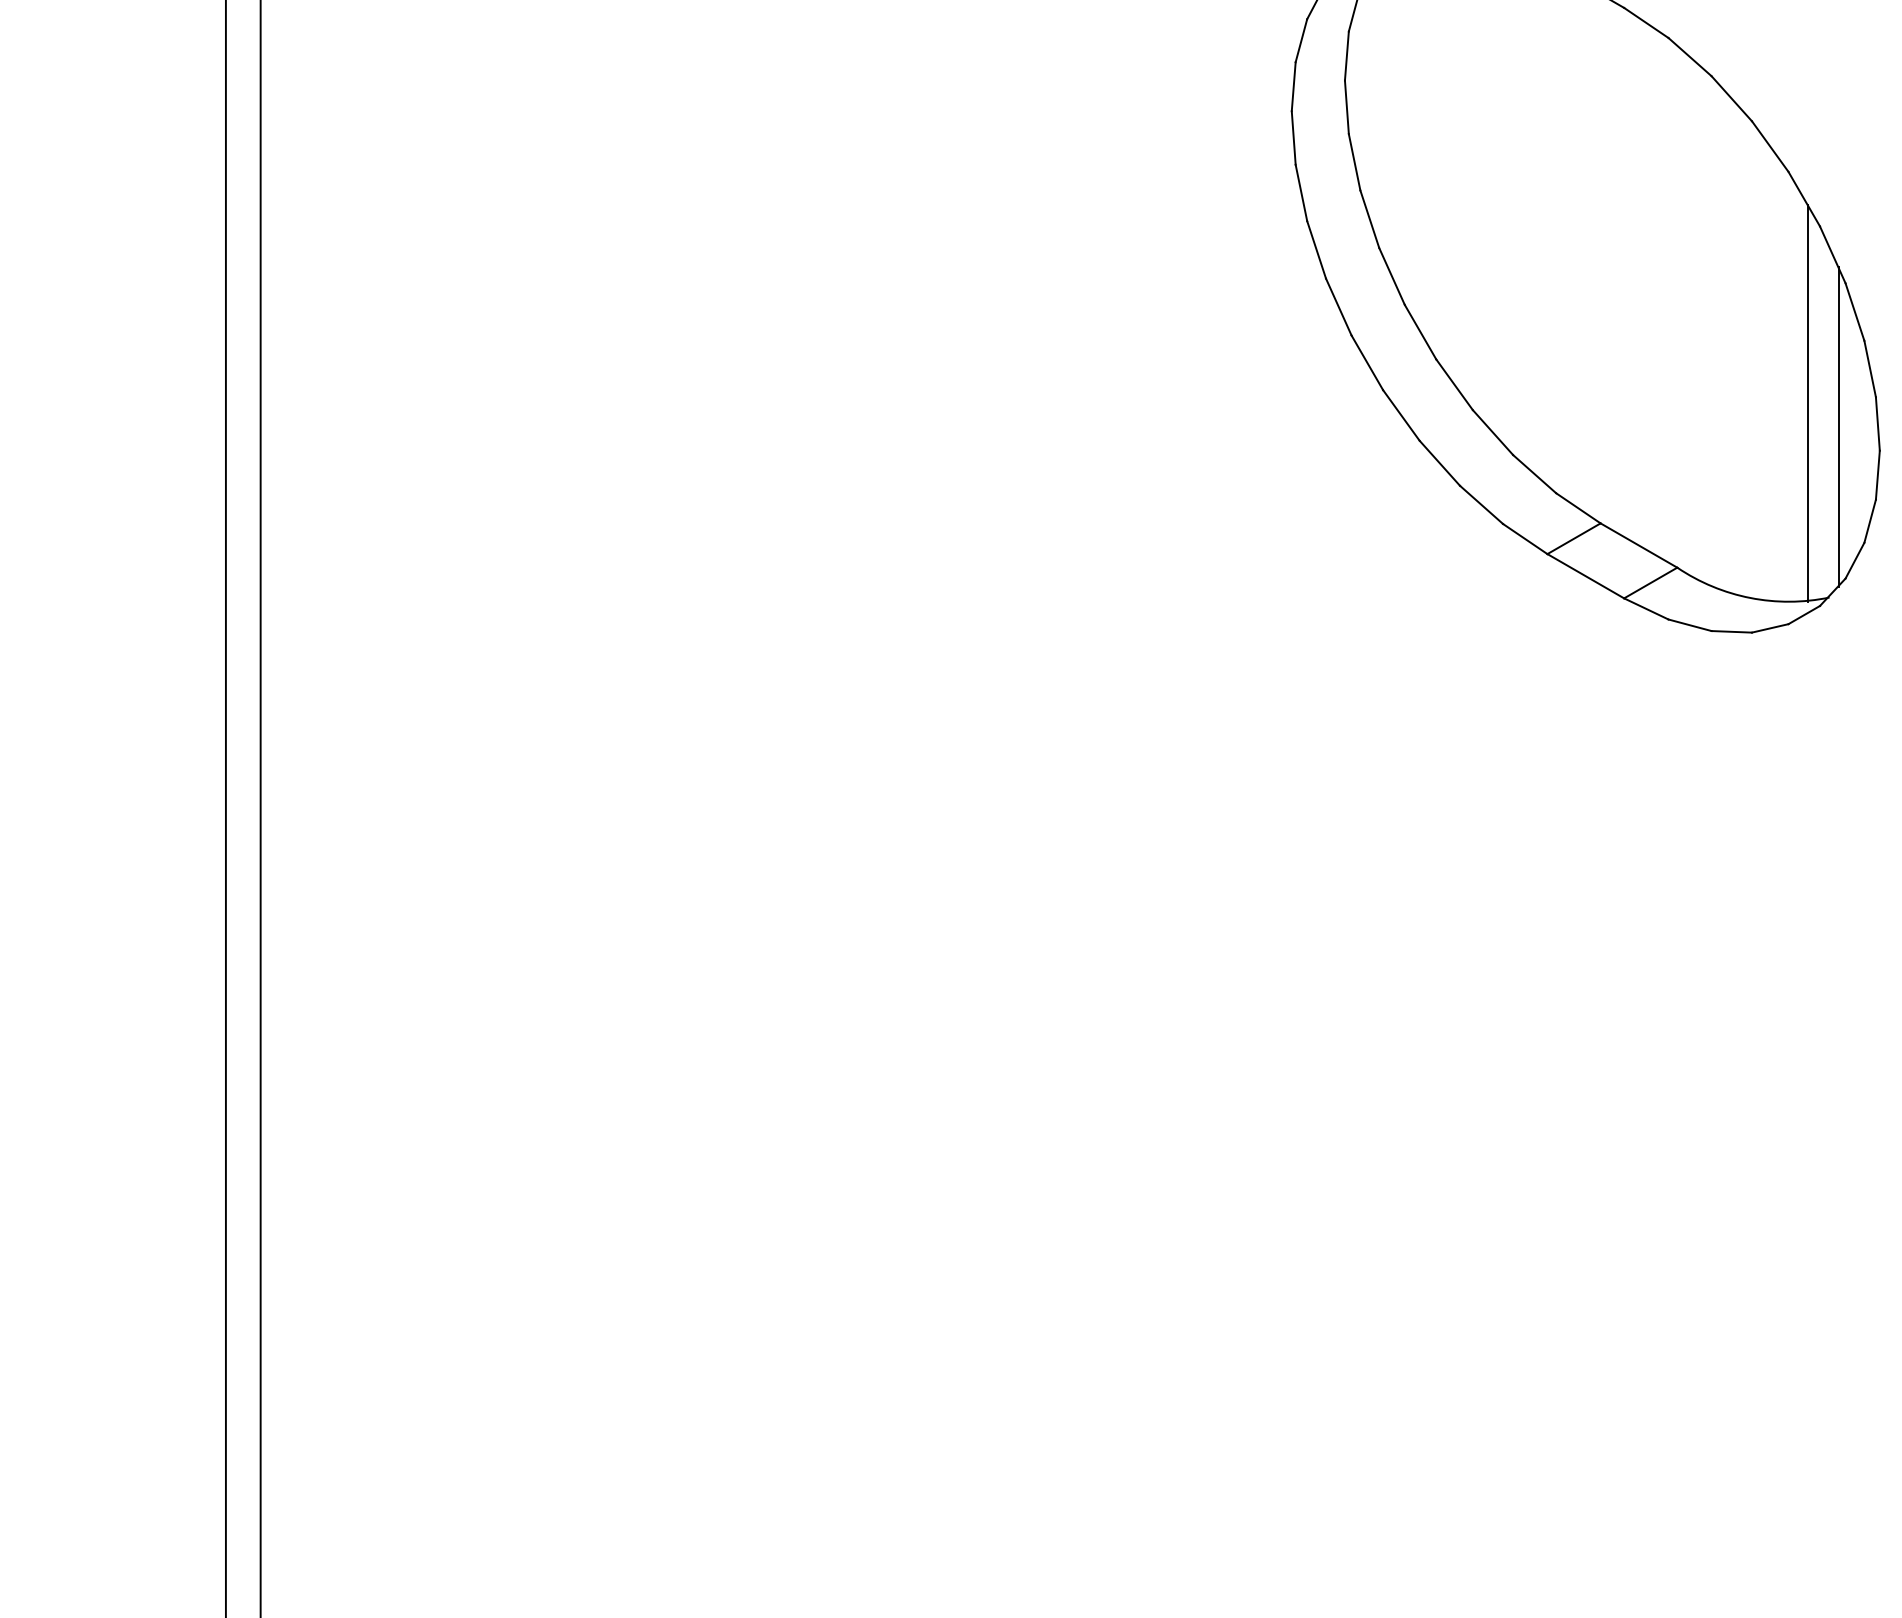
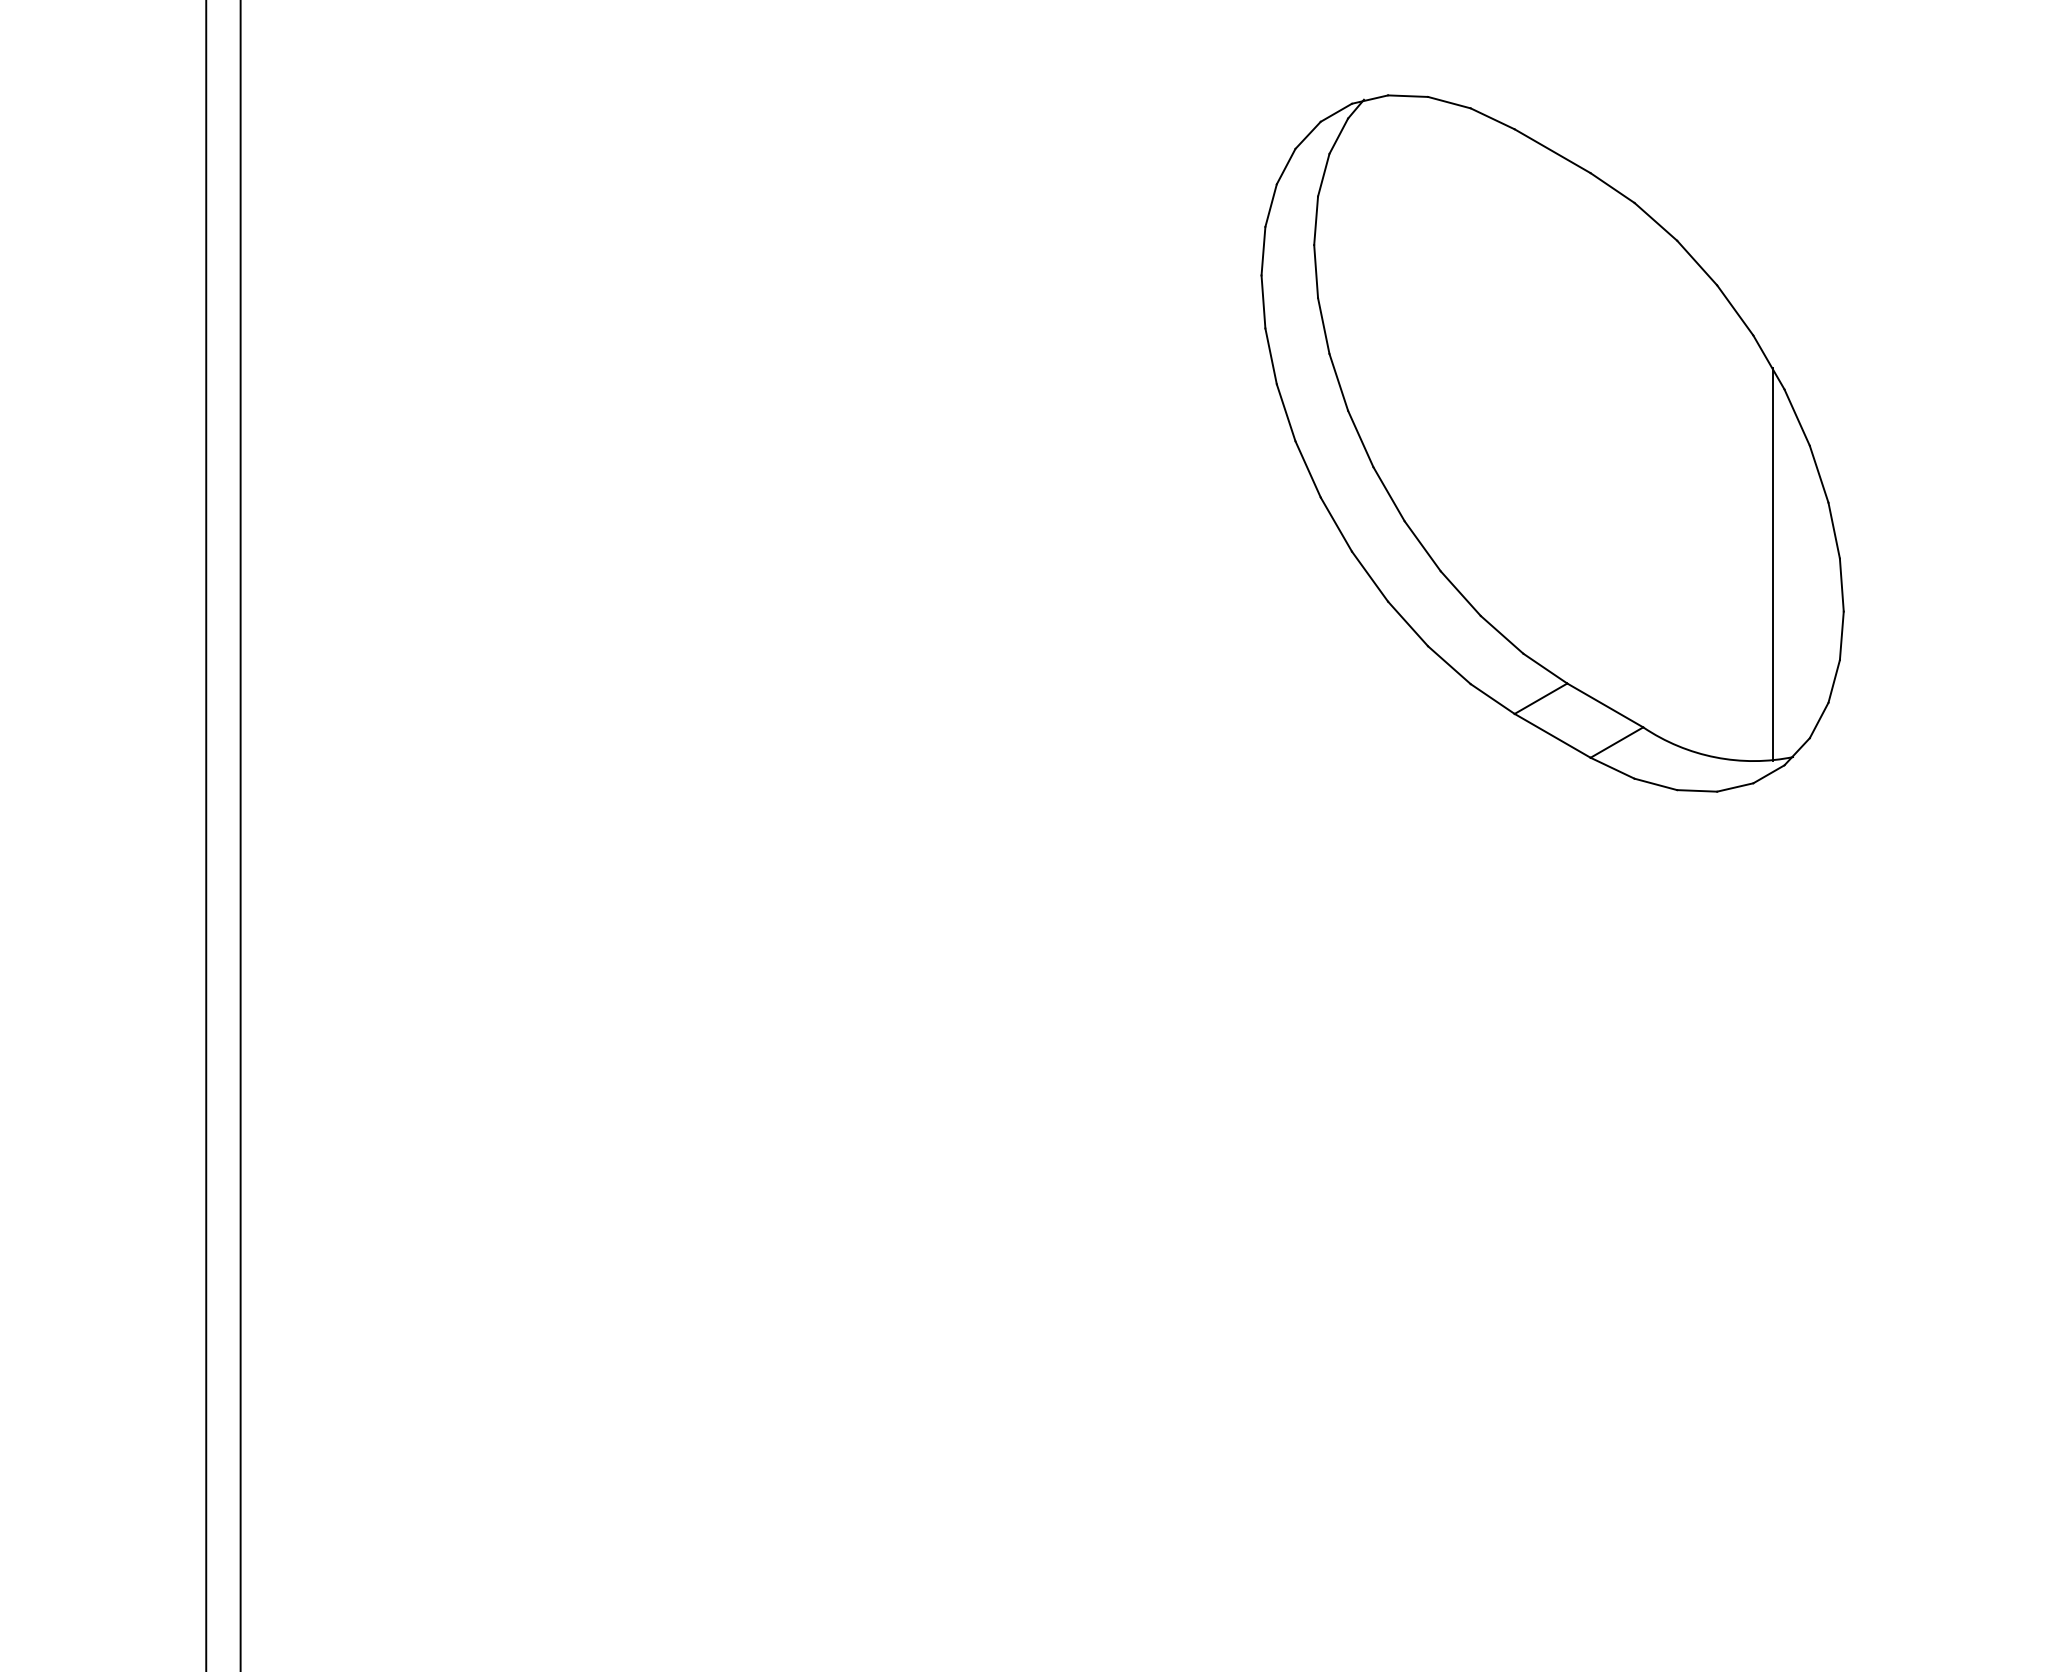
line: (1839, 427) -> (1803, 588), removed

